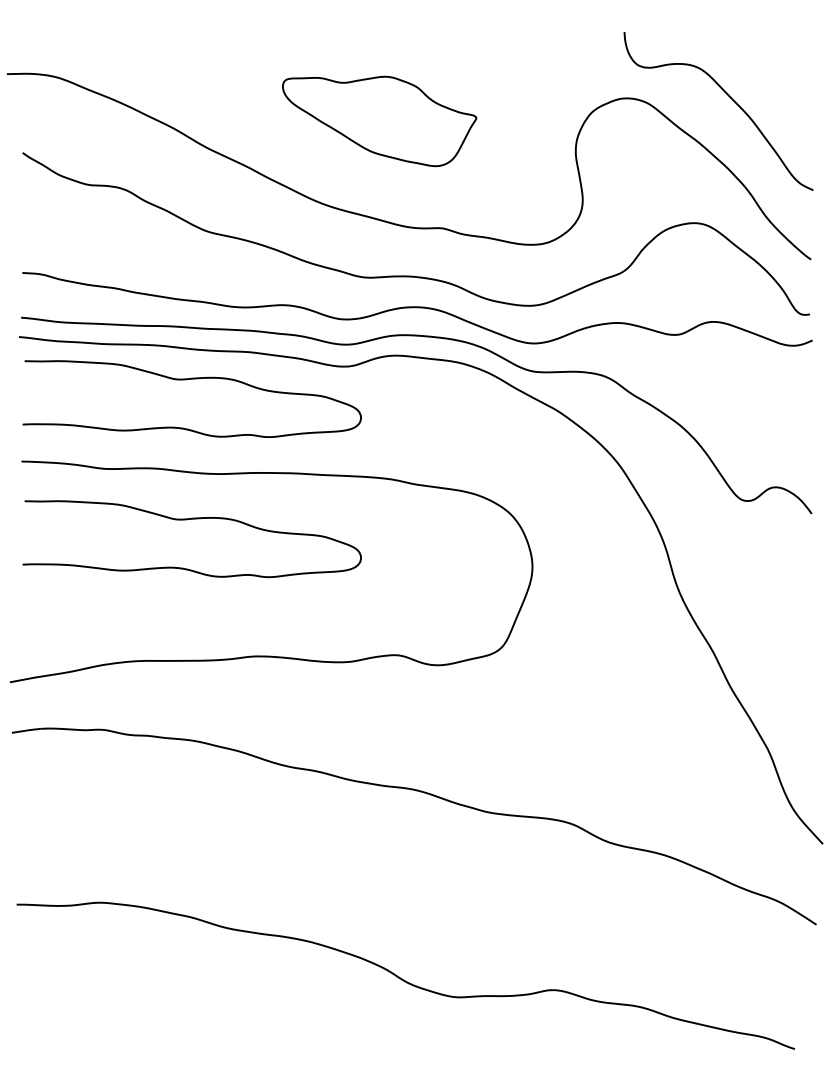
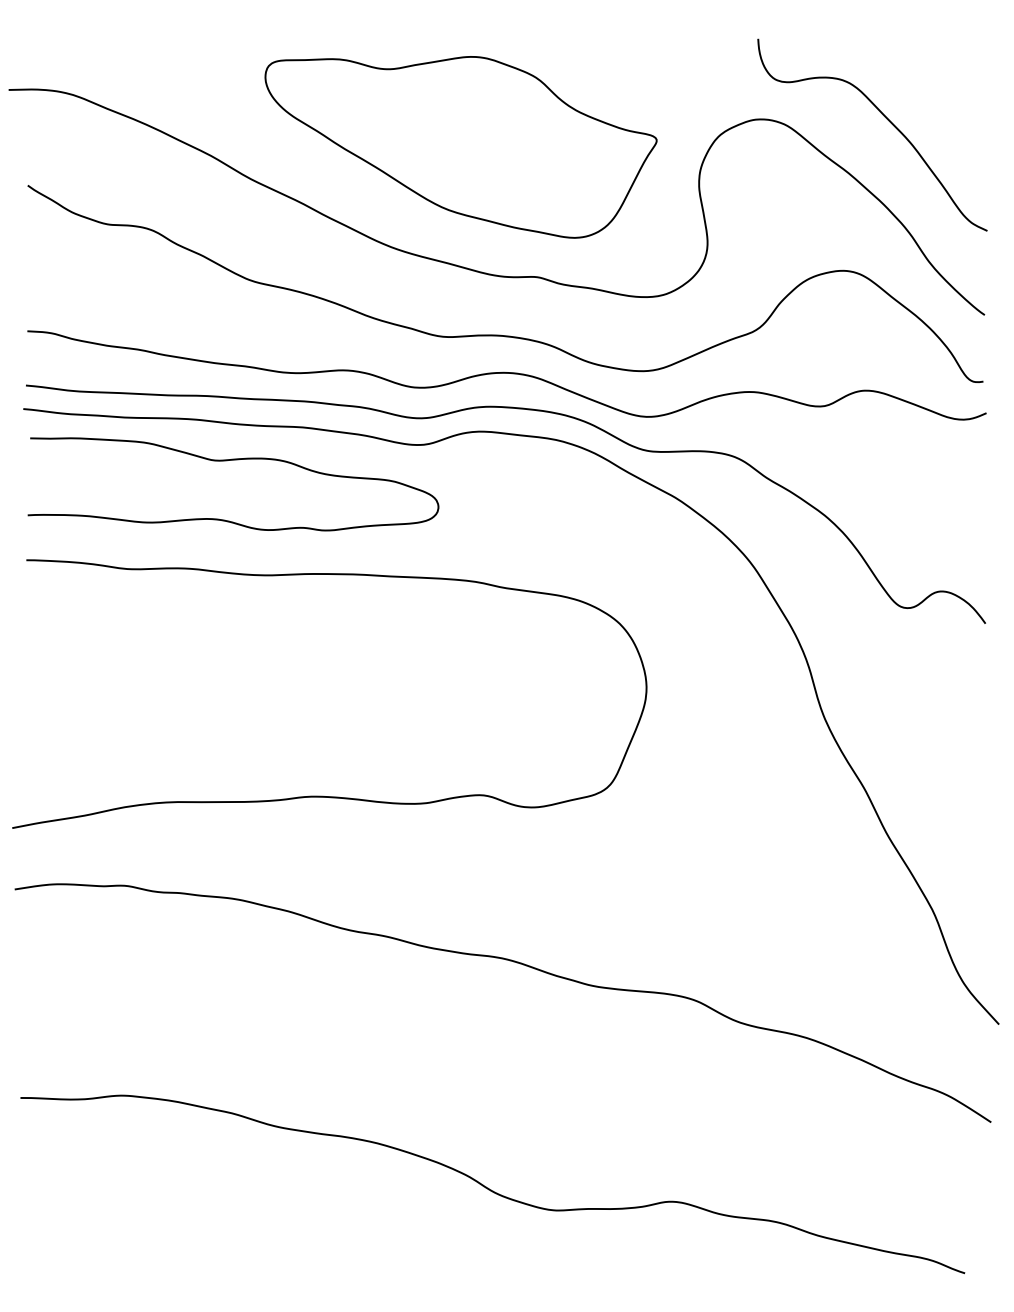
part: (379, 121) -> (460, 147), size x1.67
curve: (187, 520) -> (227, 631), removed

